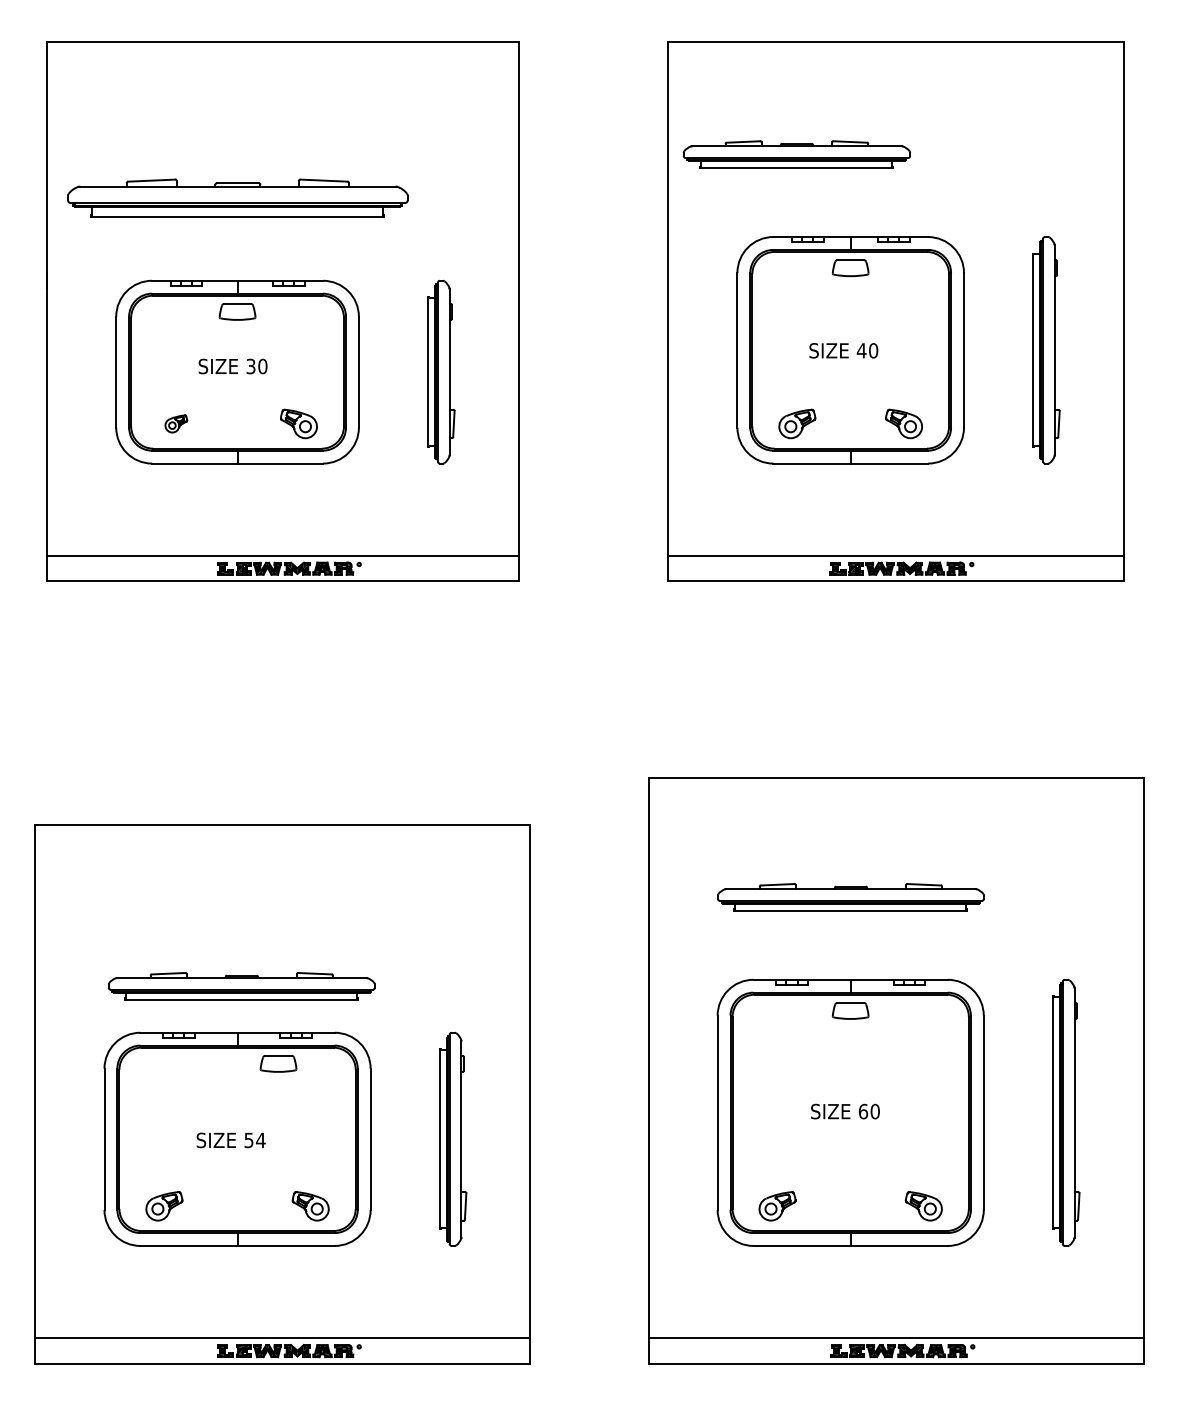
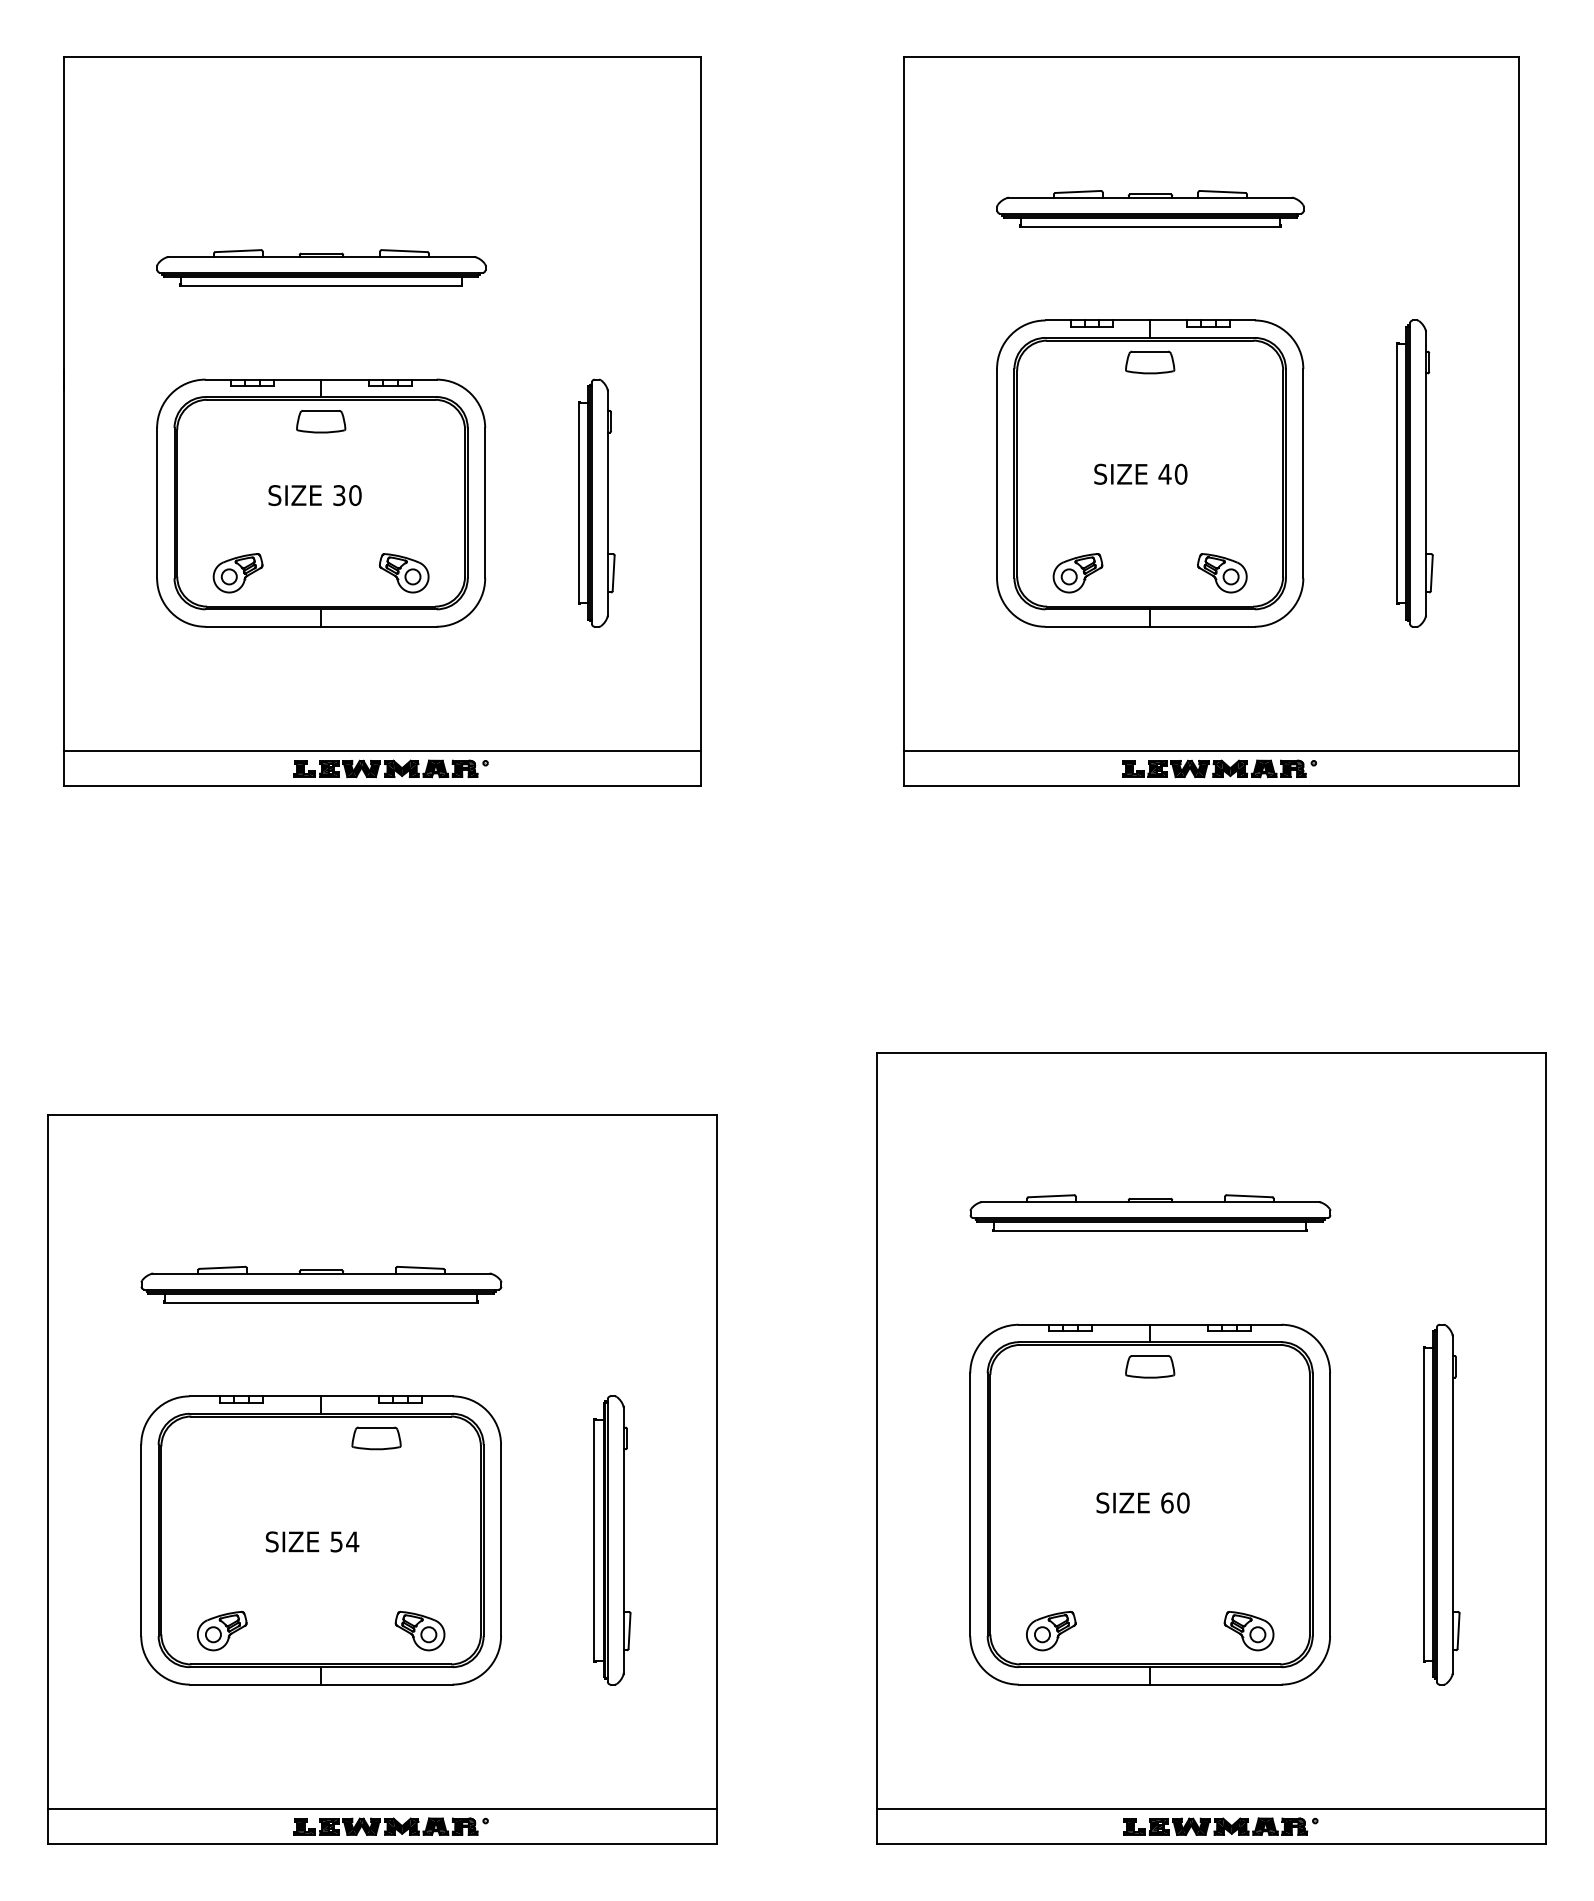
part: (796, 154) -> (1149, 208), moved
part: (237, 198) -> (321, 268), size x0.71
part: (176, 423) -> (238, 572), size x1.67
part: (241, 986) -> (321, 1285), moved

